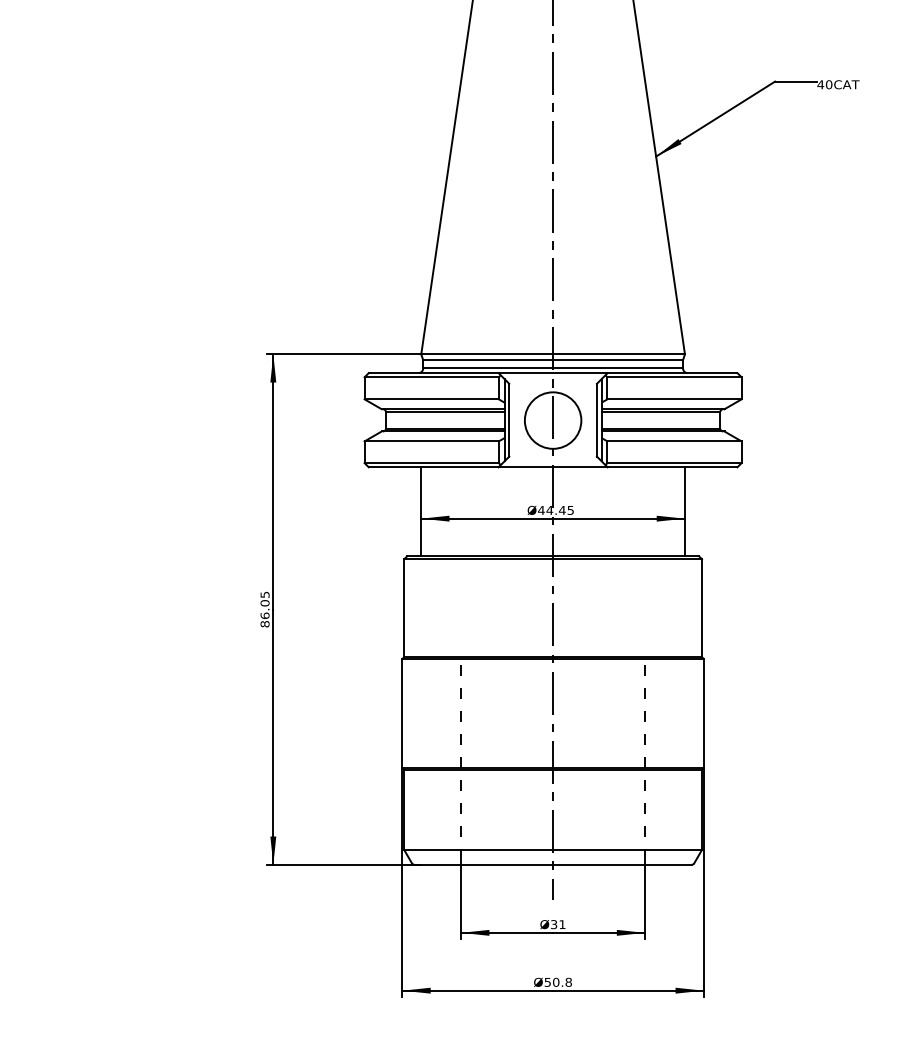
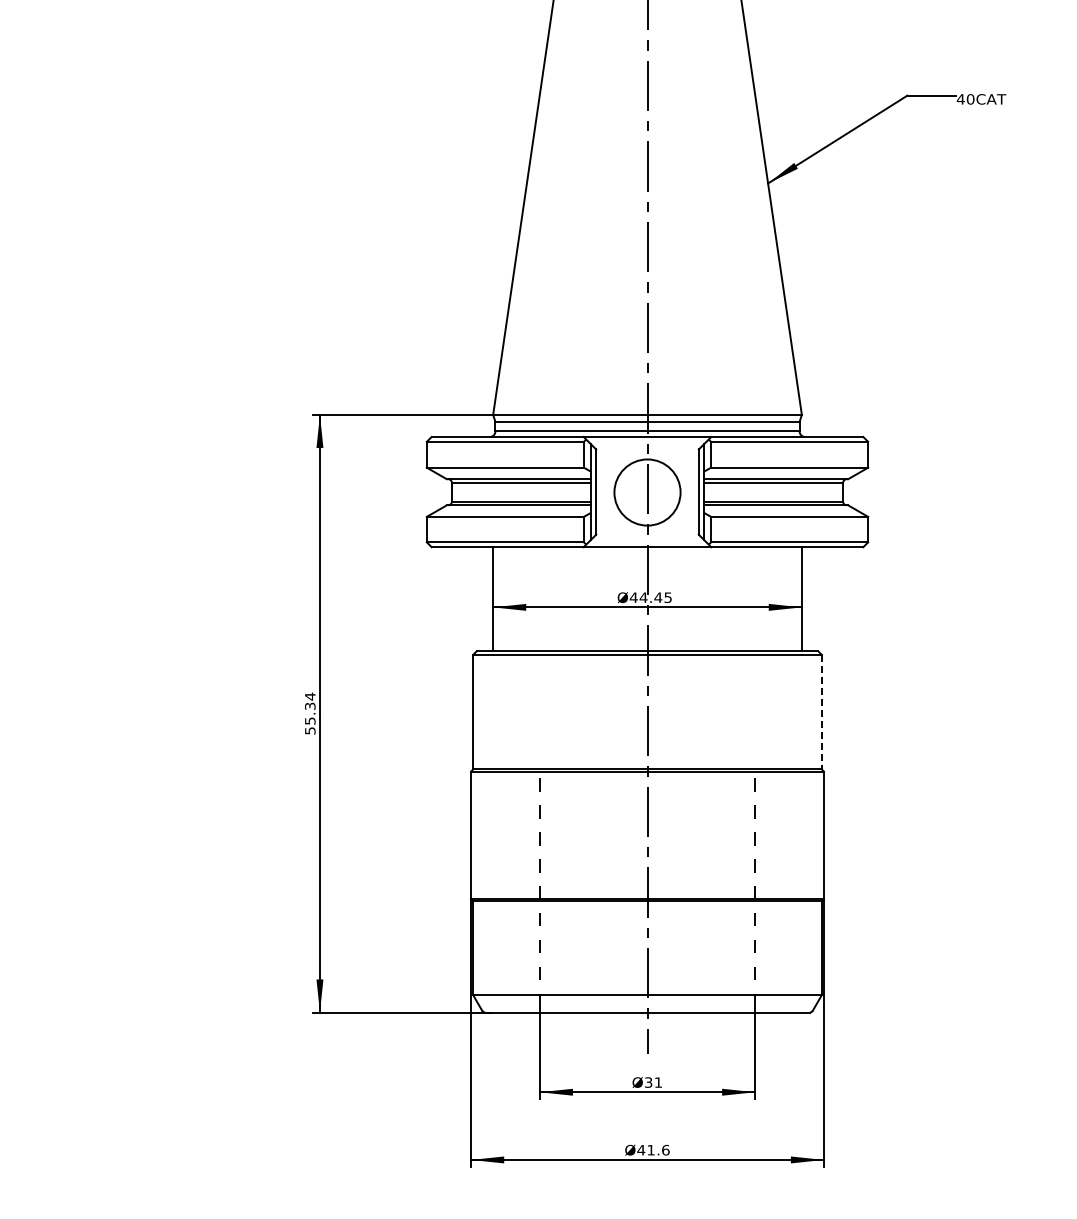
line: (701, 608) -> (821, 712), solid -> dashed
text: (265, 609) -> (310, 713), 86.05 -> 55.34
text: (558, 981) -> (653, 1149), Ø50.8 -> Ø41.6

